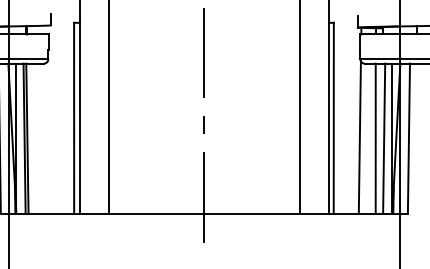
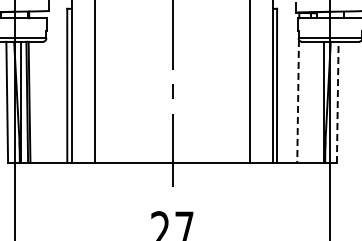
line: (360, 137) -> (298, 101), solid -> dashed
line: (375, 138) -> (310, 102), removed
line: (383, 138) -> (317, 102), removed
line: (408, 138) -> (337, 102), solid -> dashed

